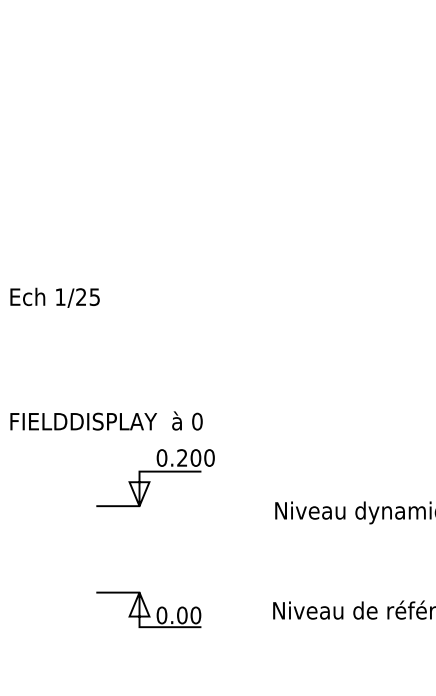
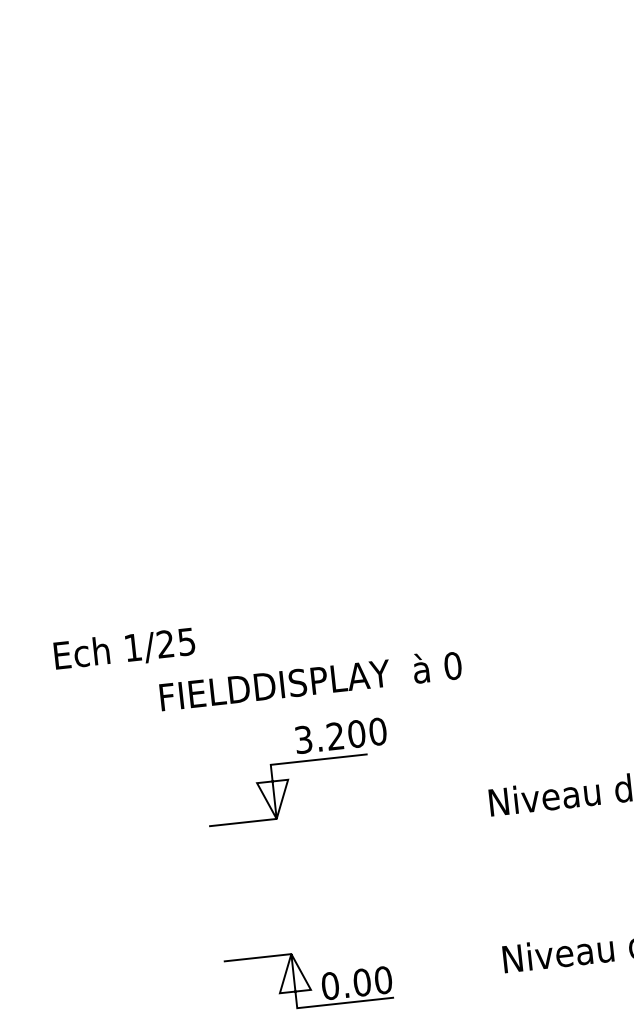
text: (54, 297) -> (123, 649), moved
text: (106, 420) -> (310, 679), moved
text: (161, 457) -> (302, 739), 0.200 -> 3.200

